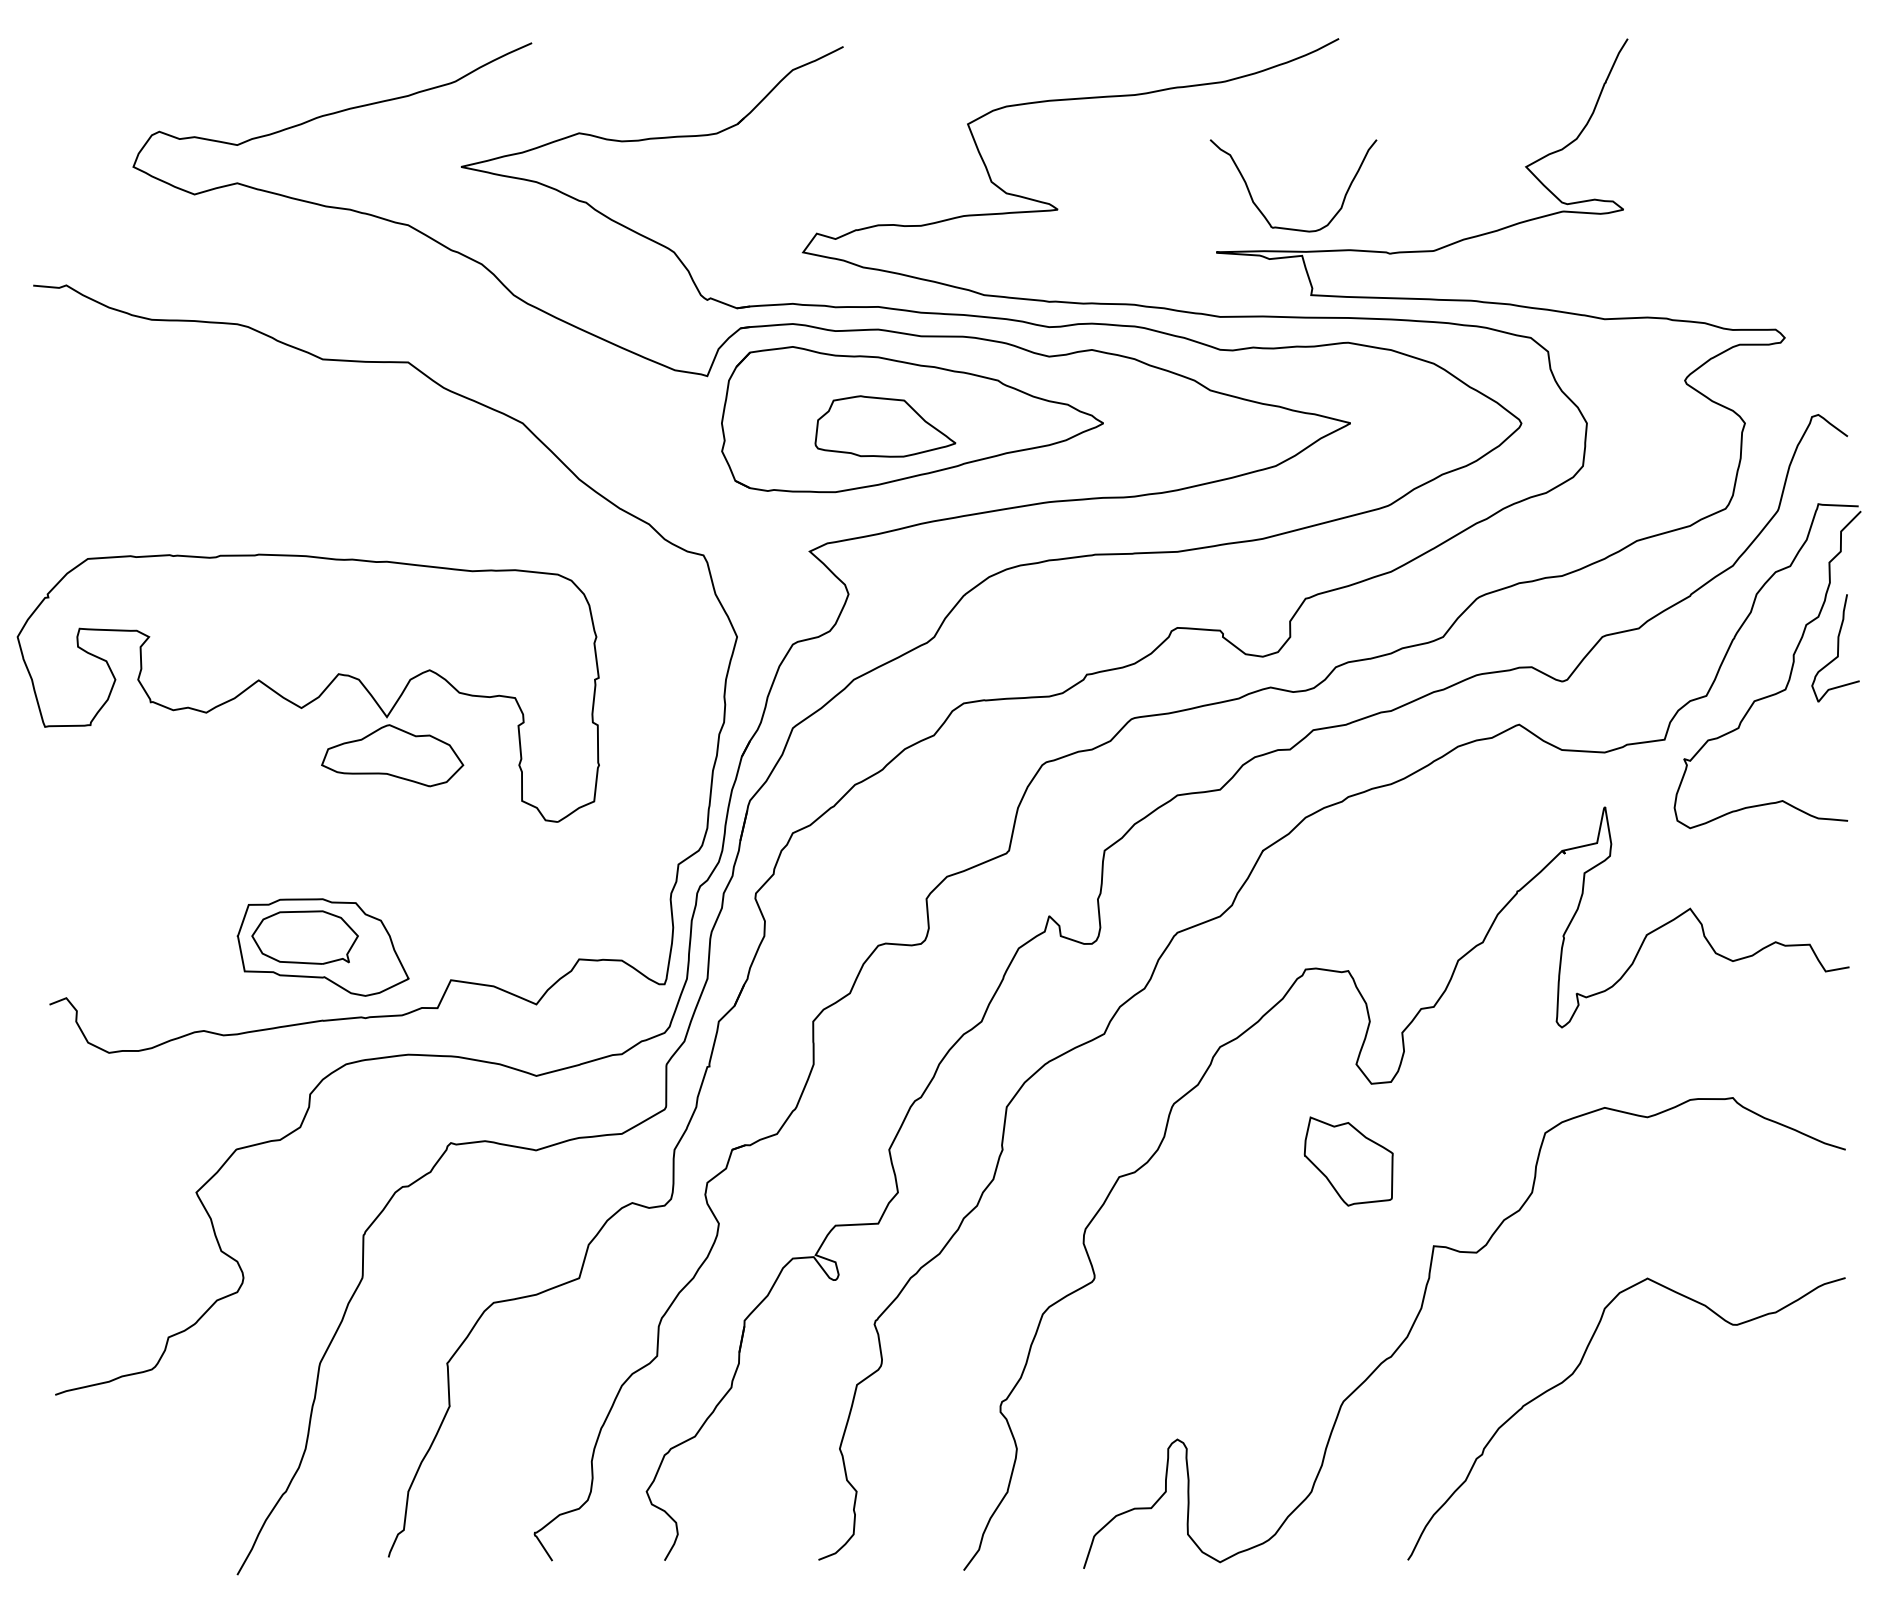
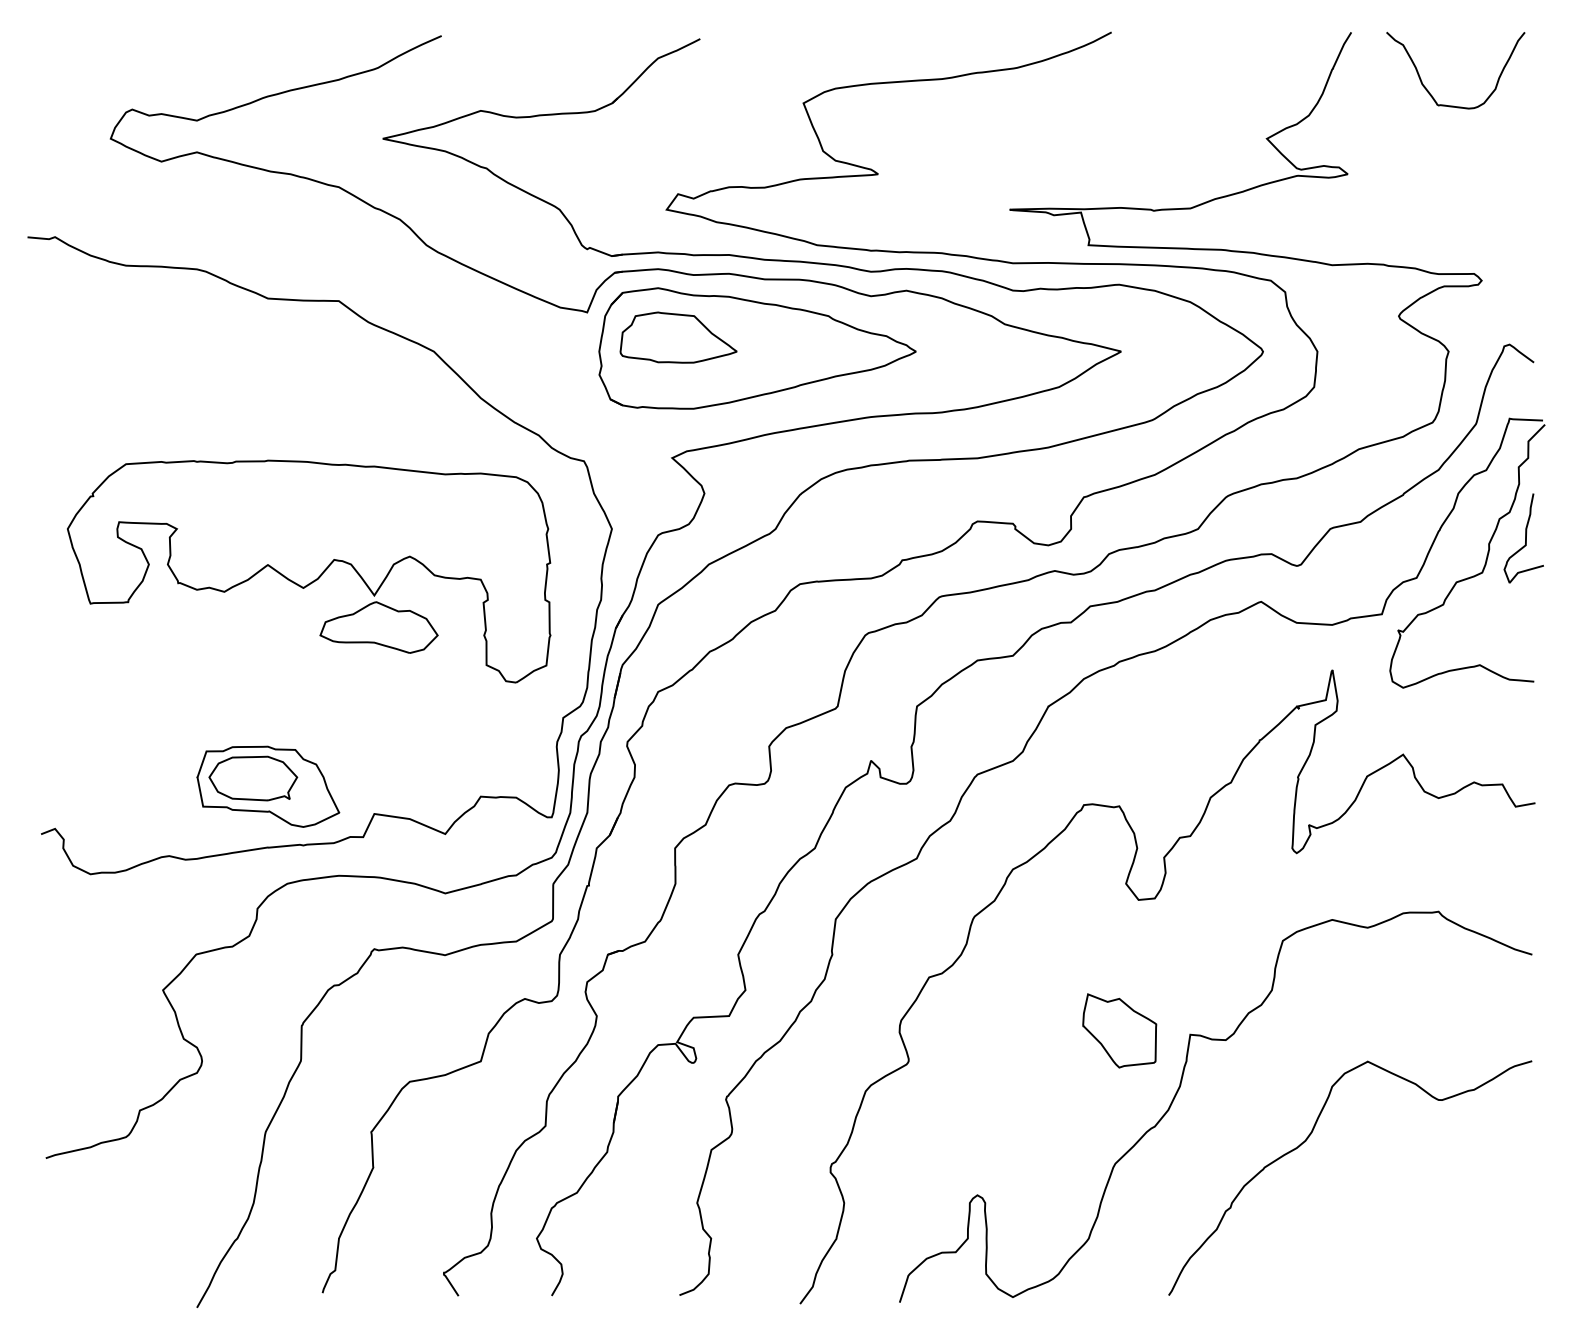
curve: (1260, 209) -> (1428, 90), moved
part: (885, 426) -> (678, 337), moved
part: (307, 687) -> (308, 570), moved
part: (1348, 1161) -> (1119, 1030), moved

